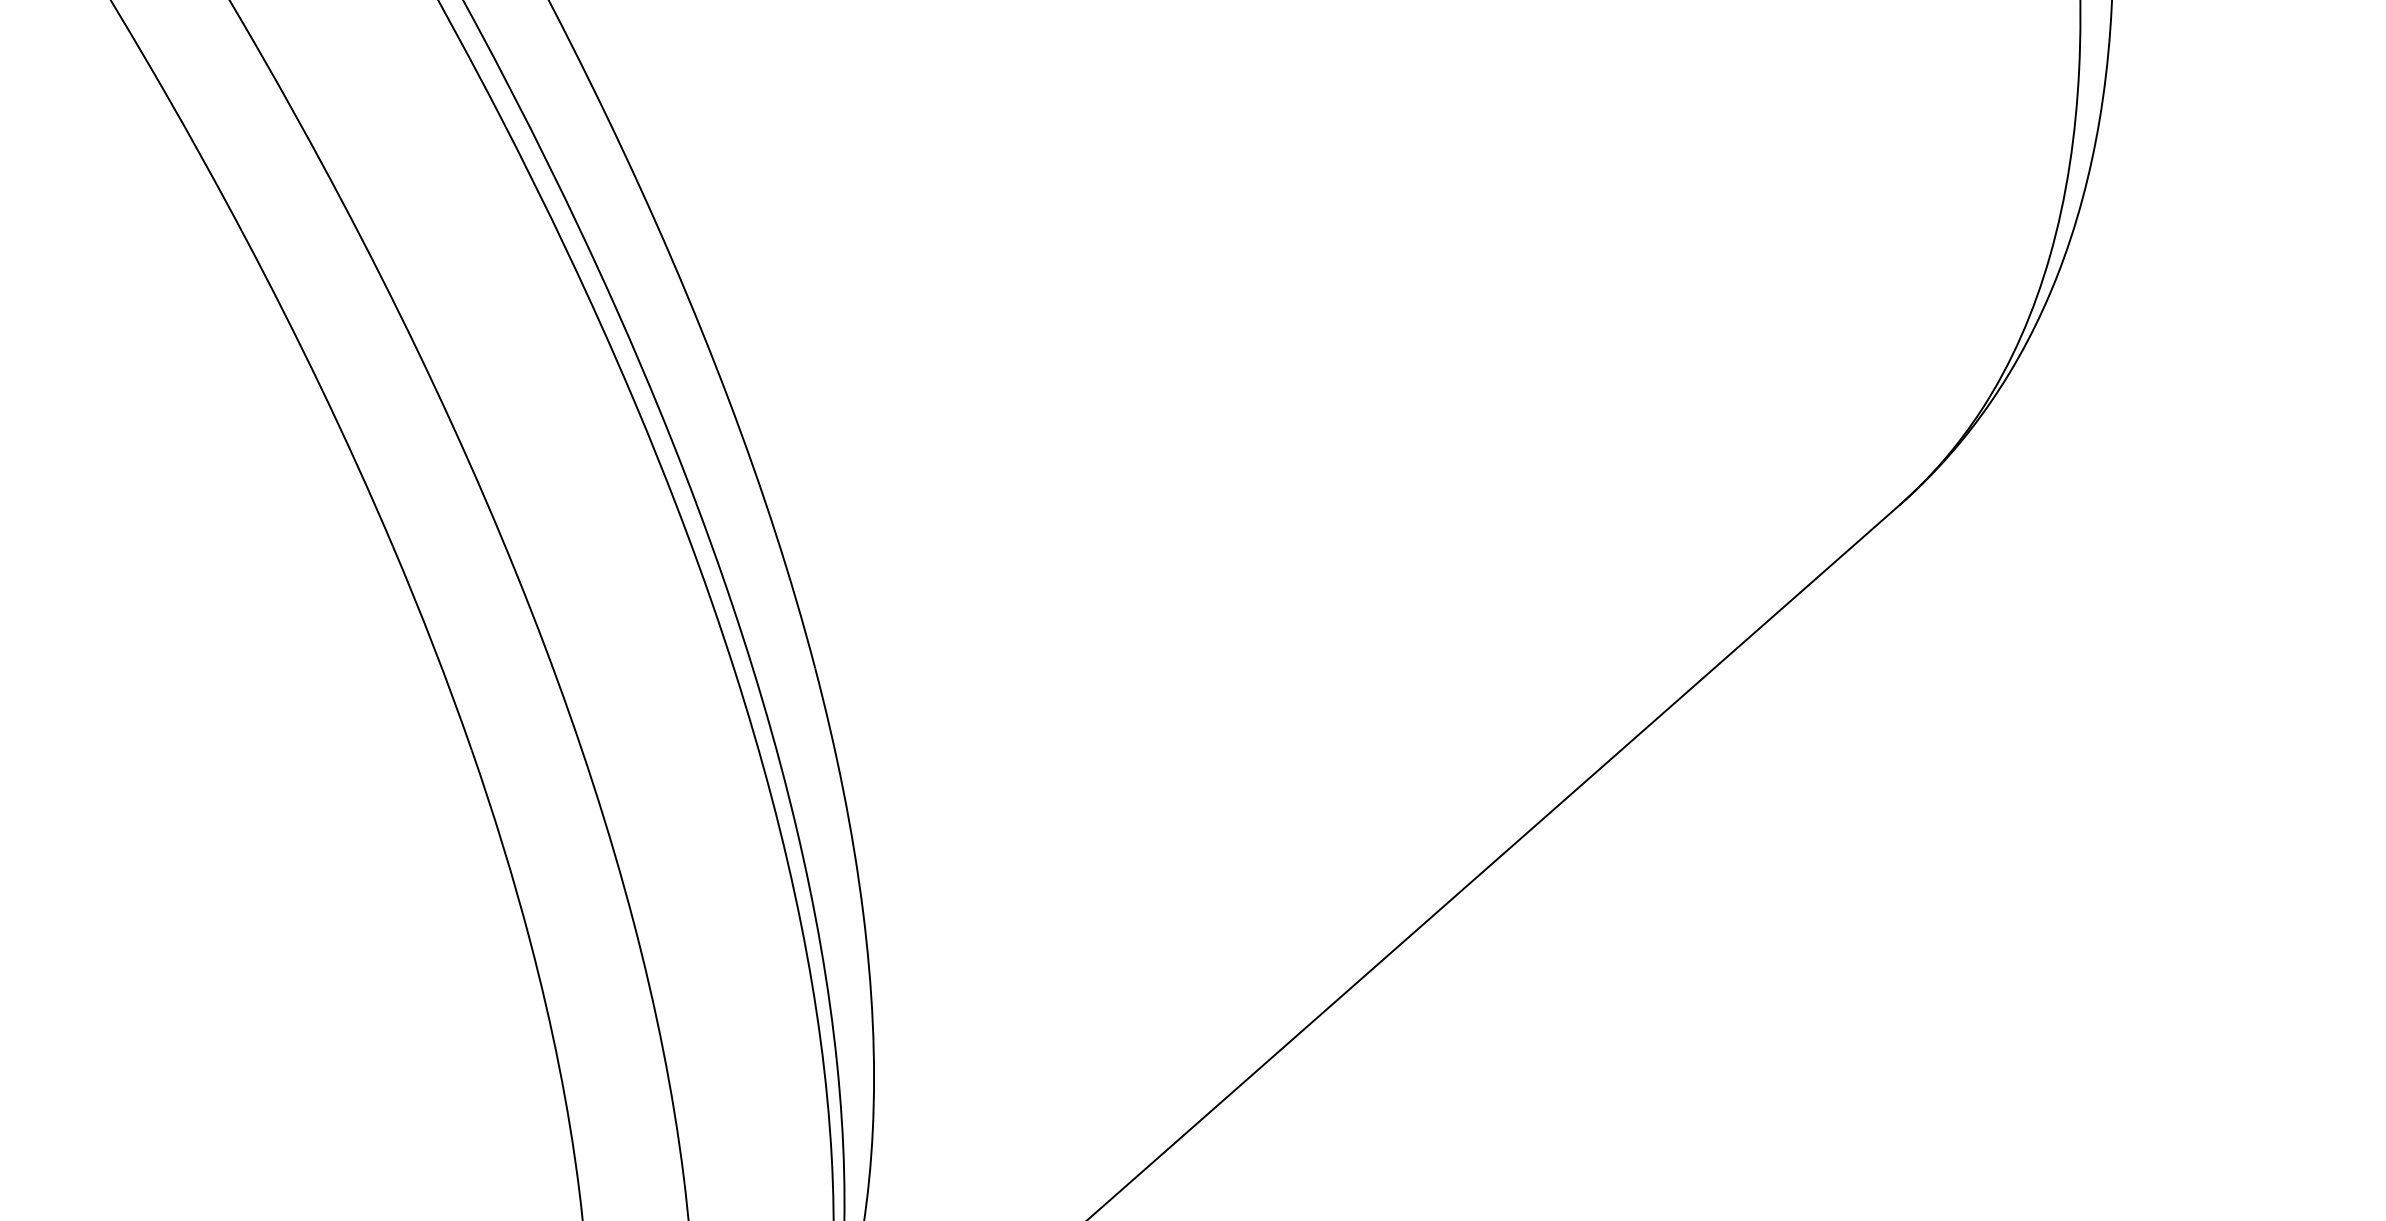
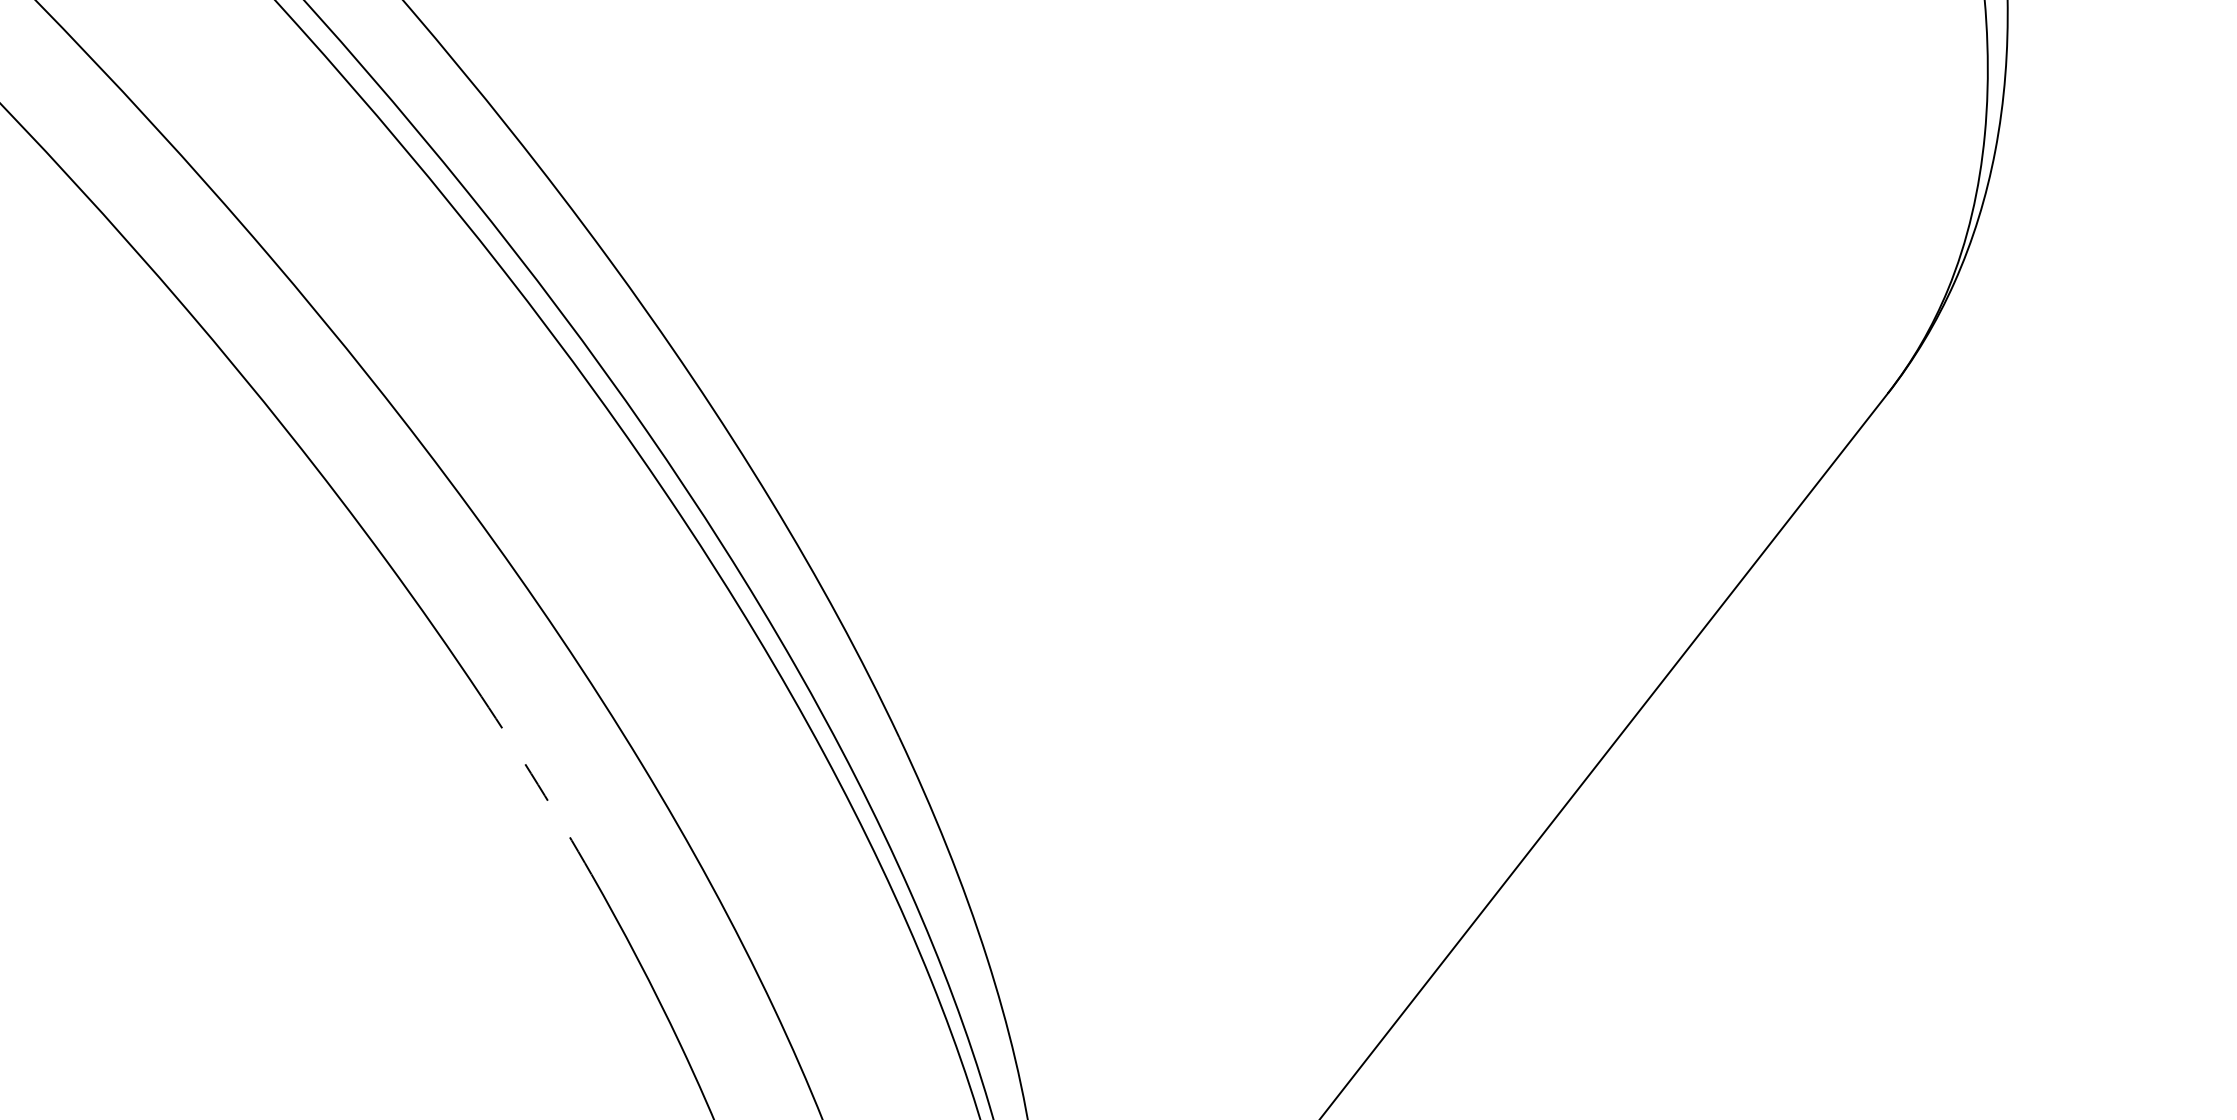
arc: (434, 647) -> (538, 784), solid -> dashed

